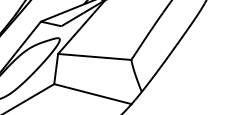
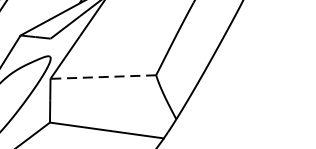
line: (94, 56) -> (102, 76), solid -> dashed

